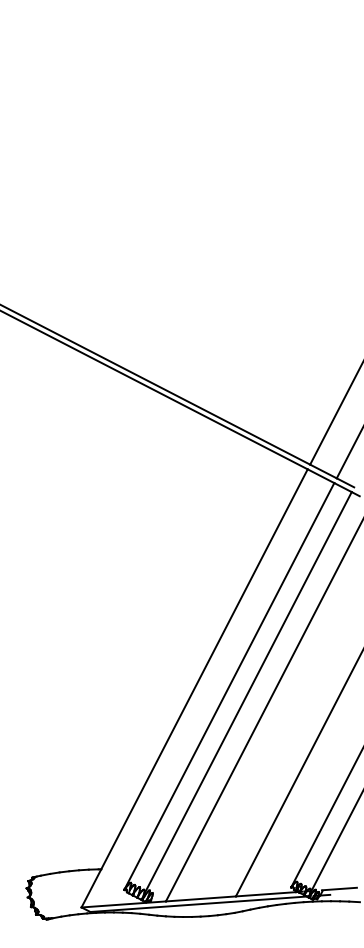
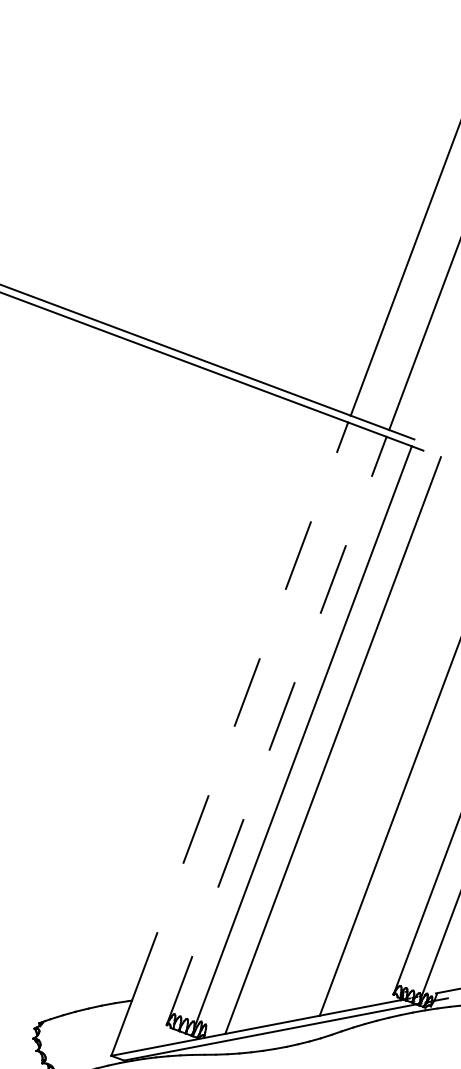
line: (204, 668) -> (239, 710), solid -> dashed
line: (229, 686) -> (276, 730), solid -> dashed

